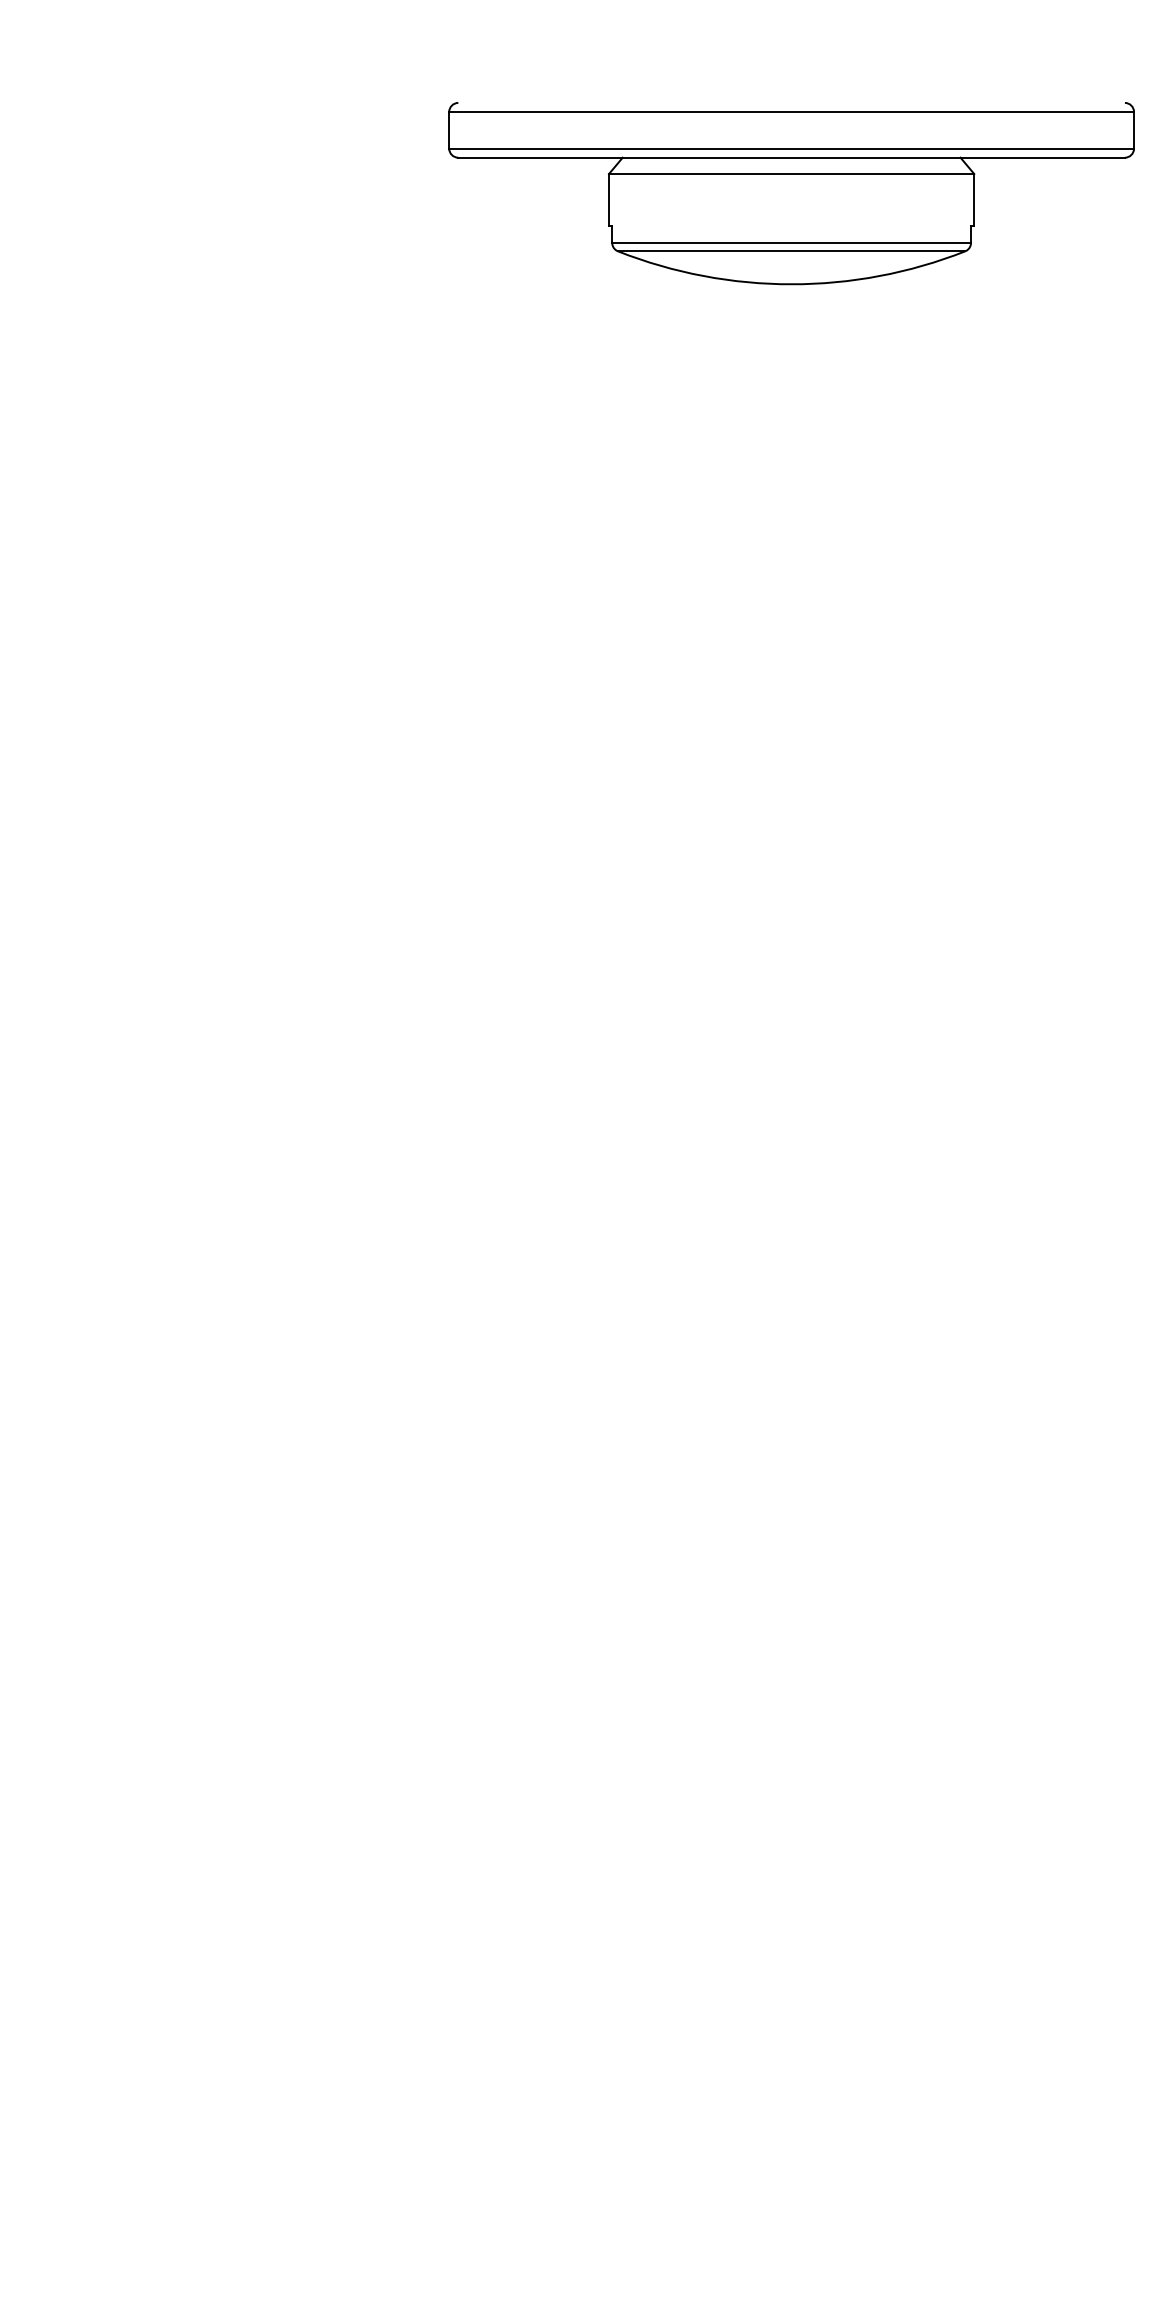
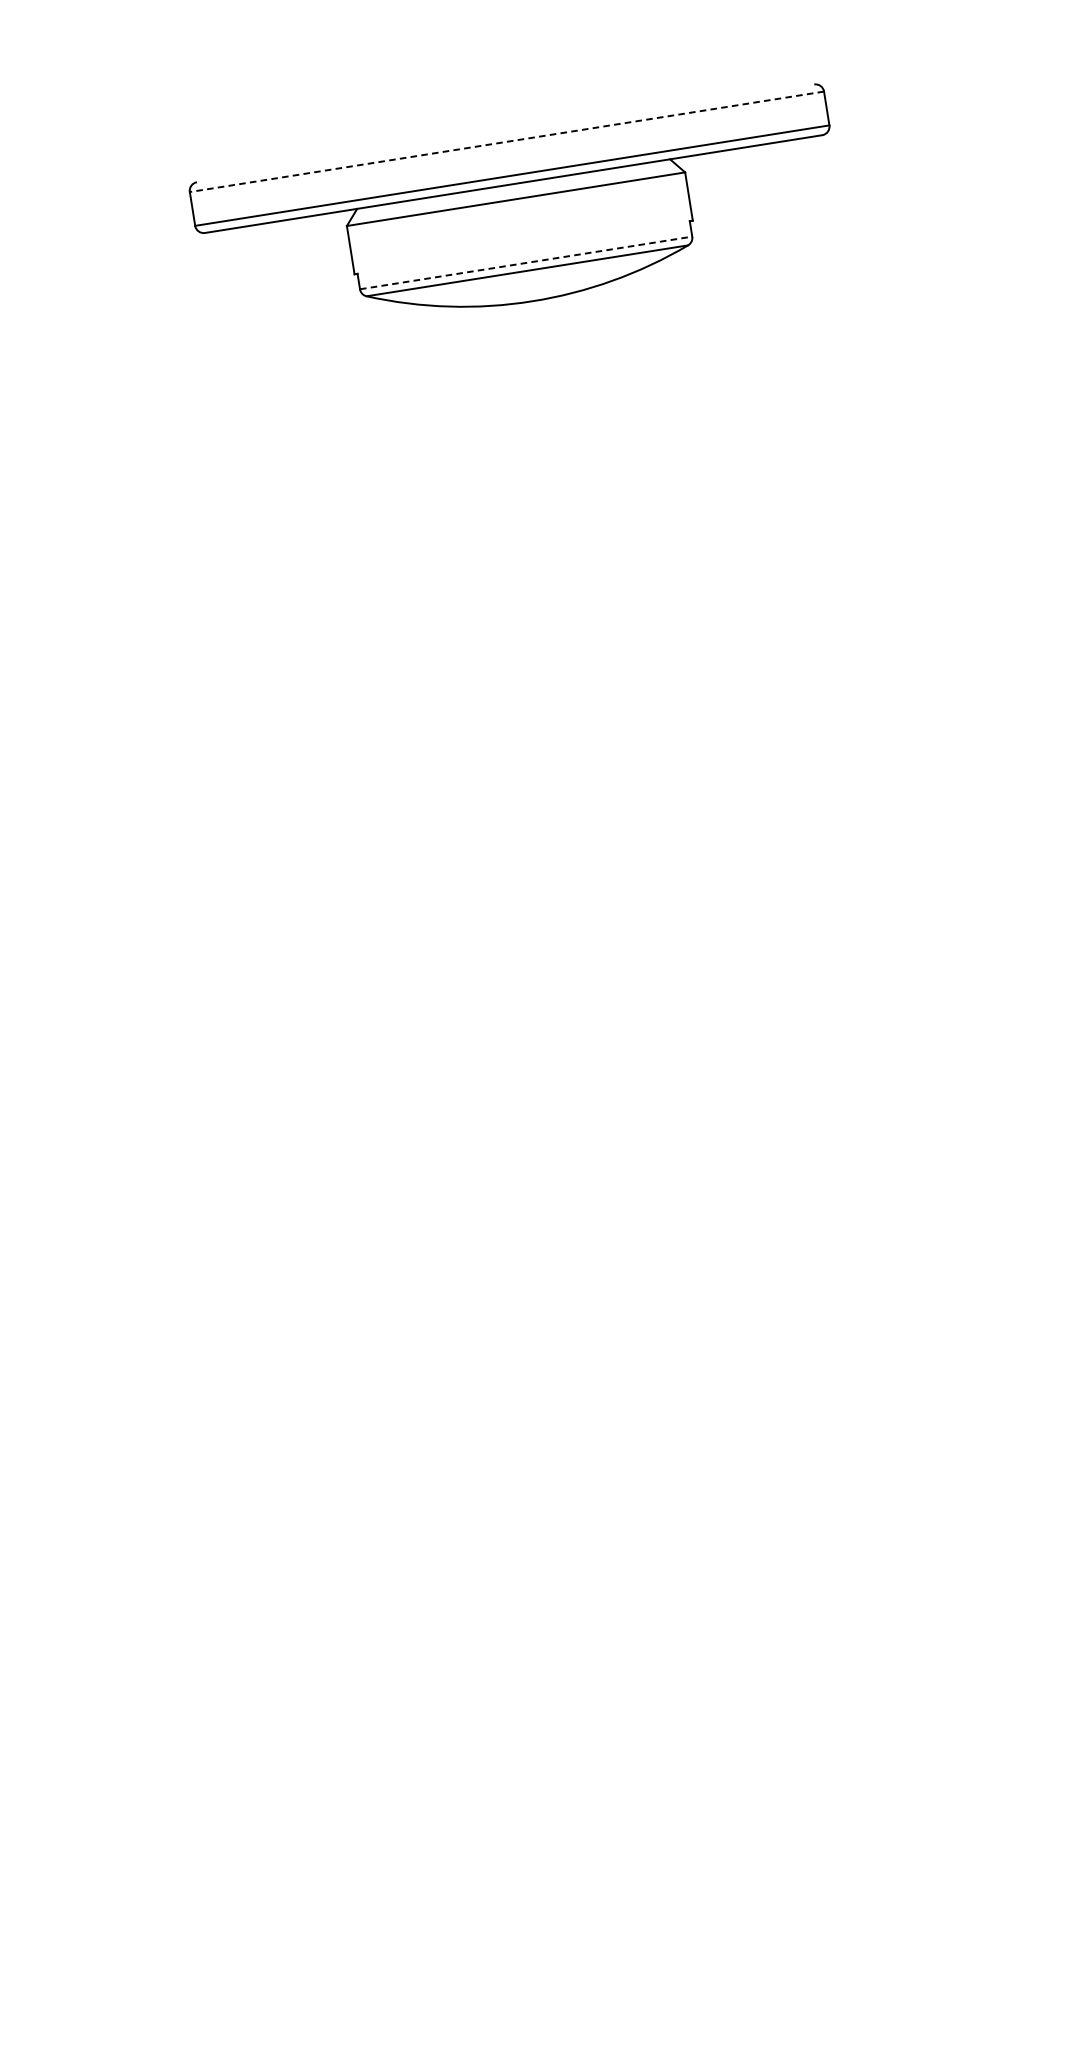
line: (791, 112) -> (506, 142), solid -> dashed
line: (792, 242) -> (526, 262), solid -> dashed

